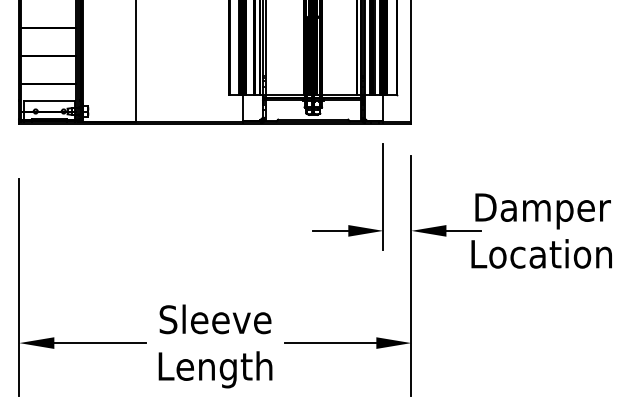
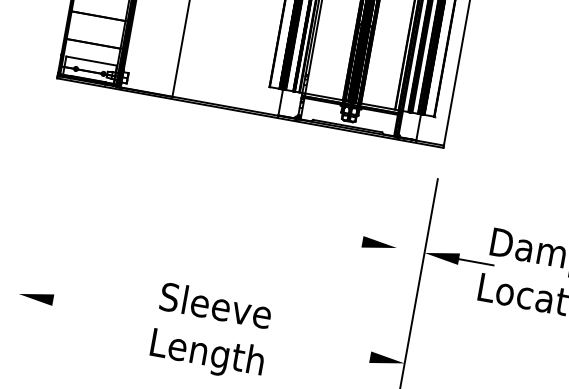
line: (383, 197) -> (403, 215), removed
line: (330, 230) -> (345, 238), removed
line: (19, 286) -> (29, 238), removed
line: (99, 343) -> (97, 308), removed
line: (330, 343) -> (325, 349), removed

